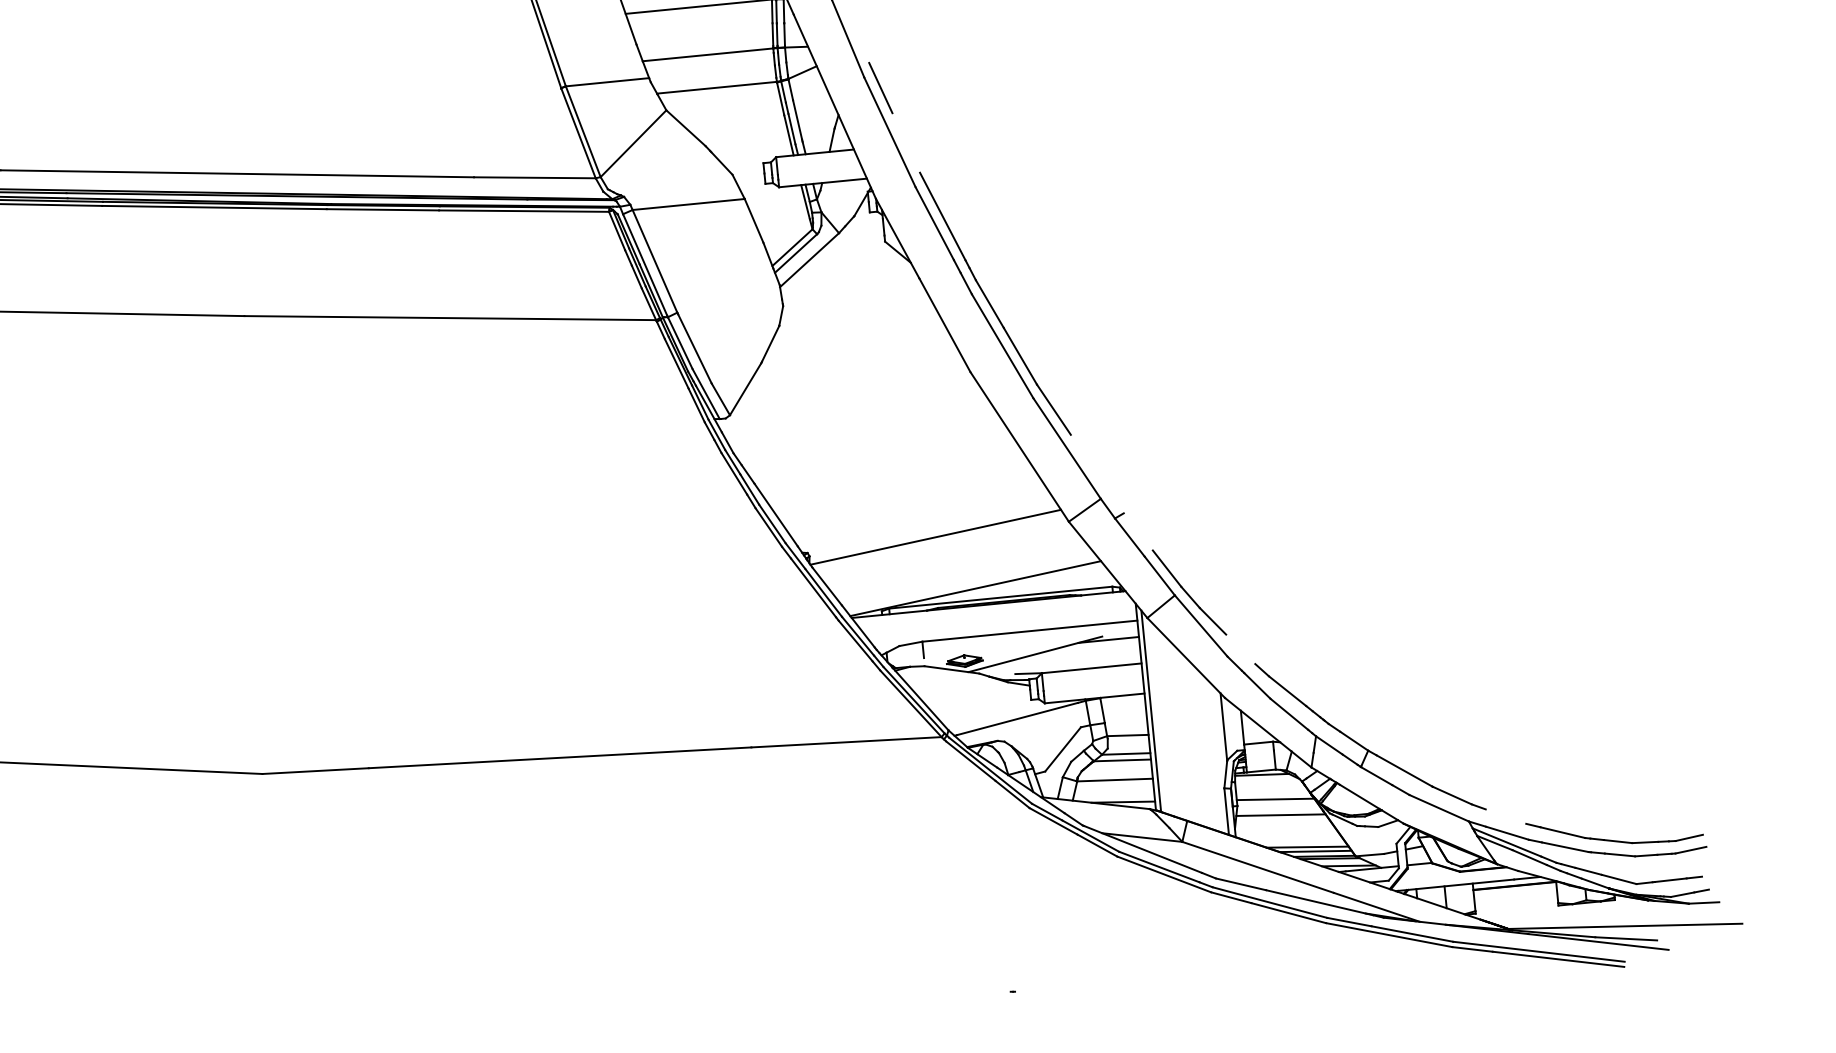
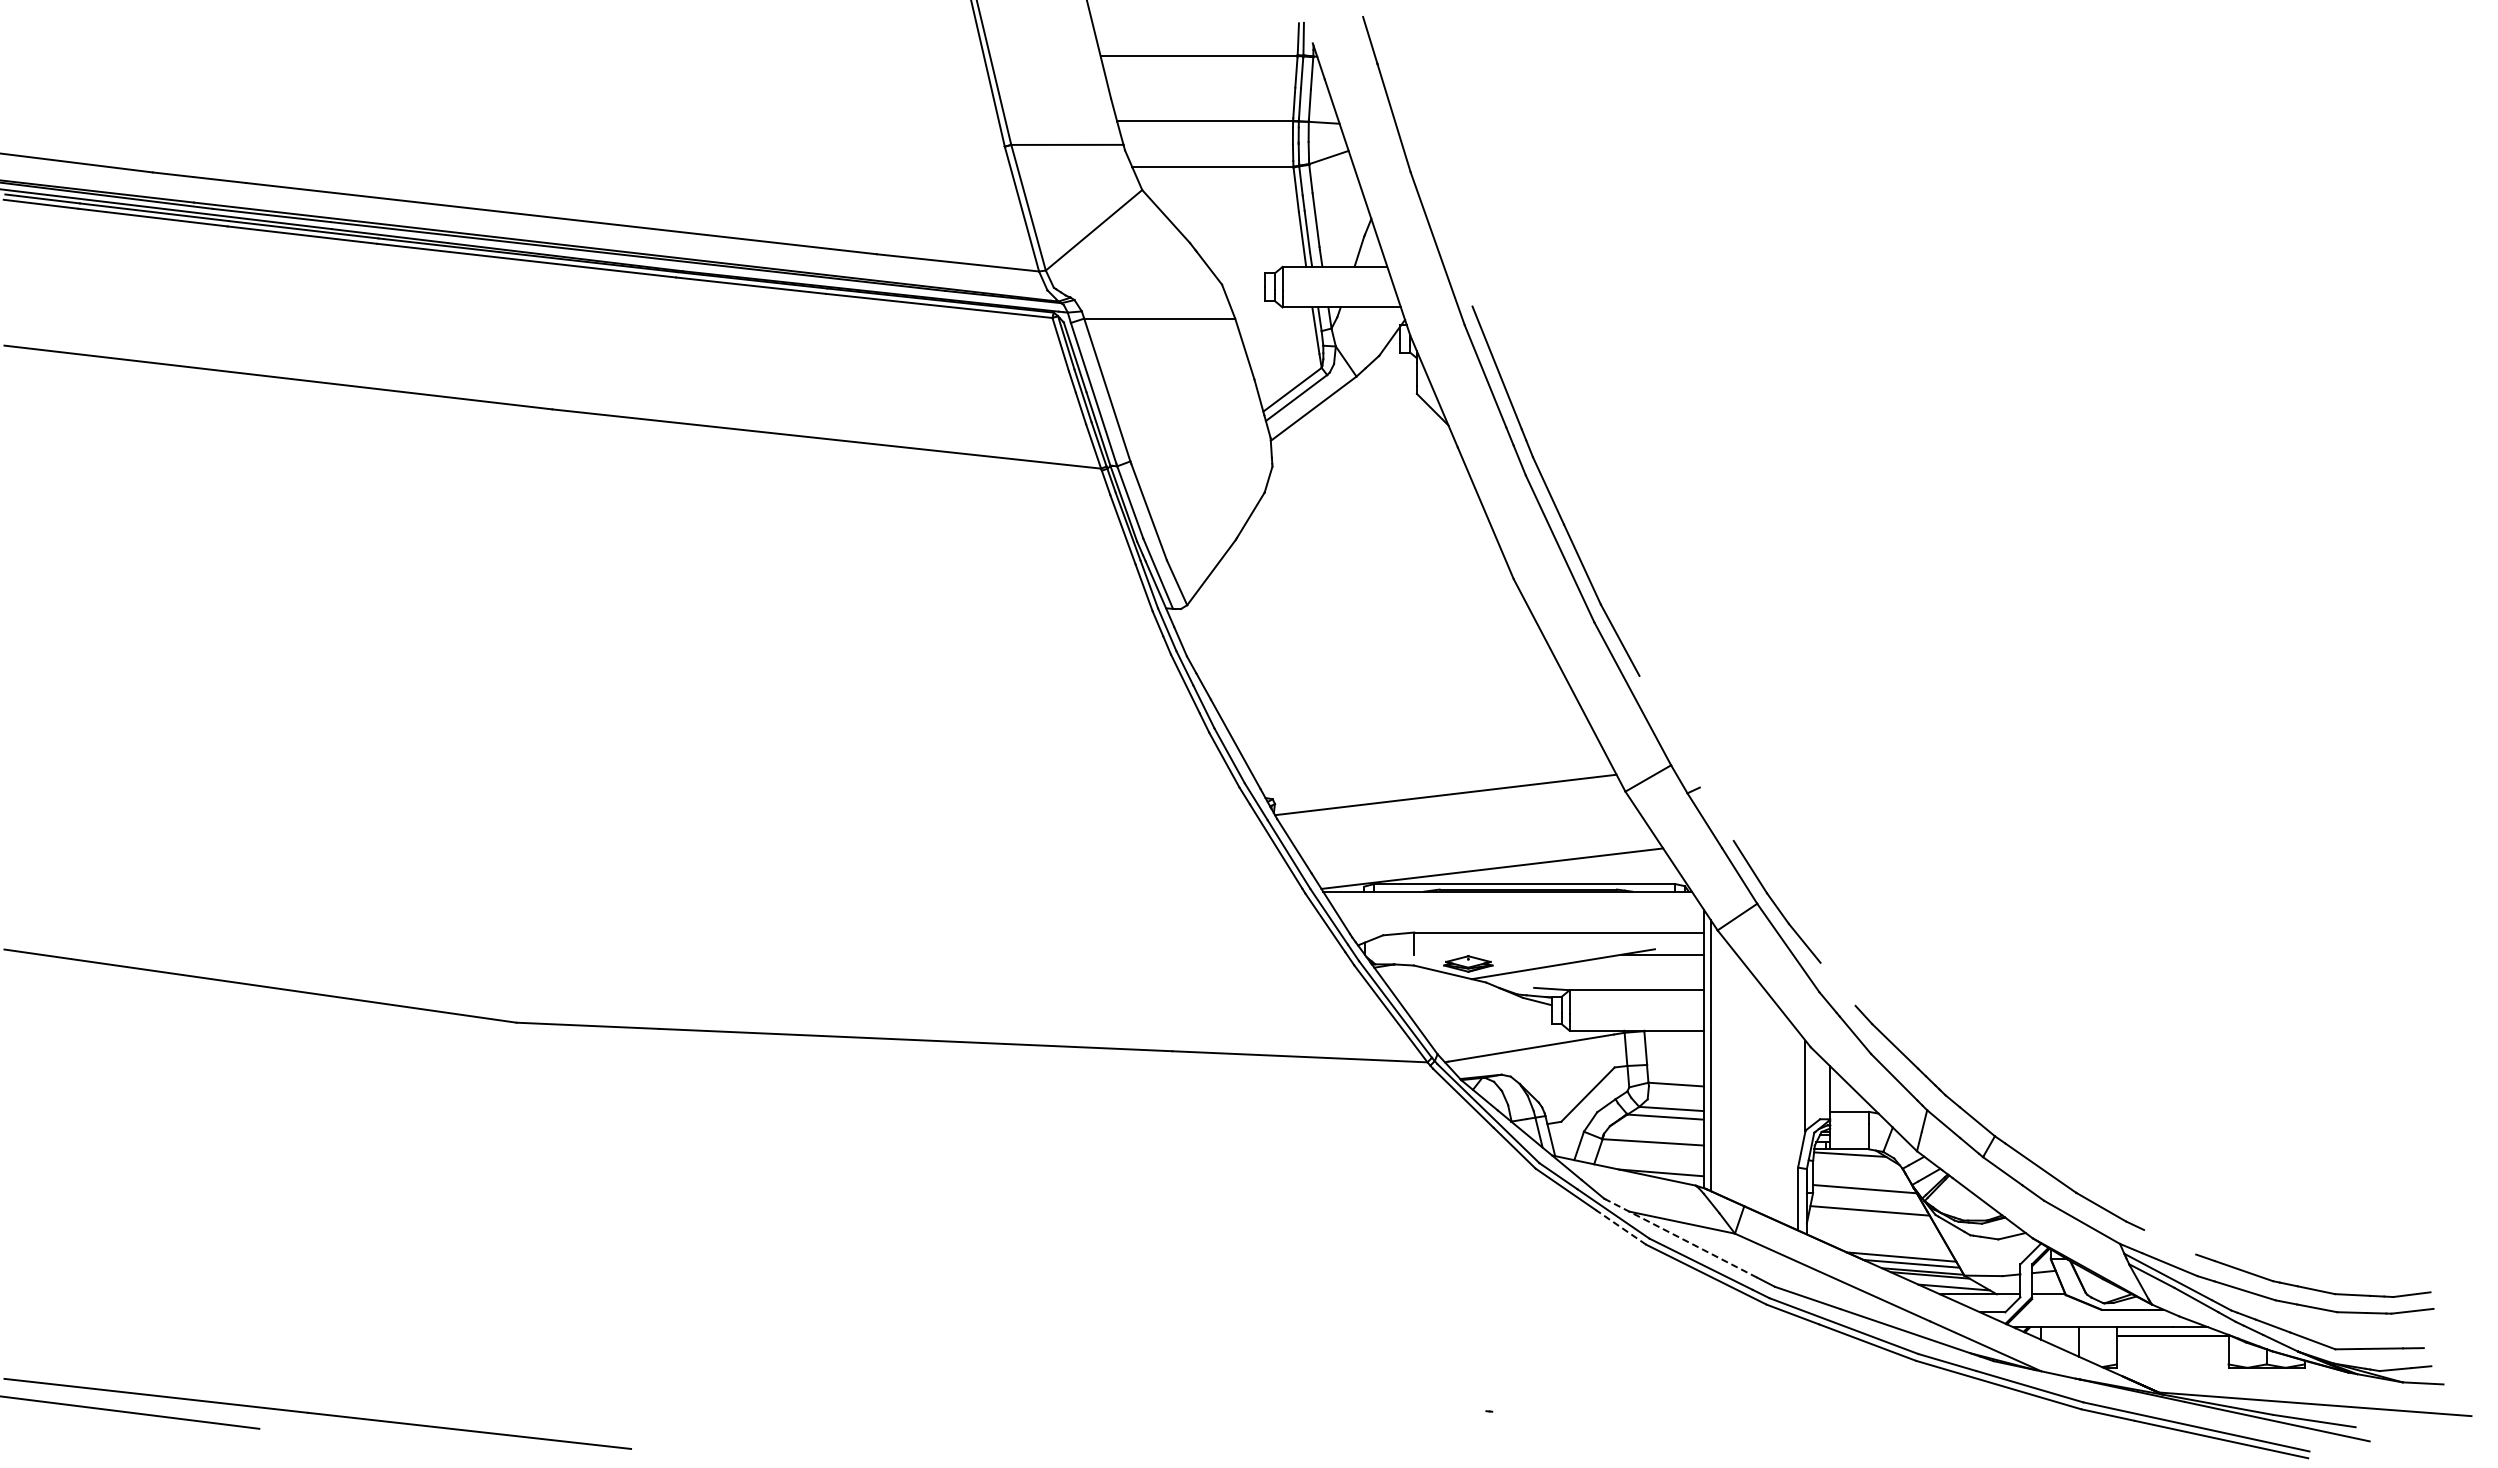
line: (880, 88) -> (1431, 188), removed
line: (1096, 845) -> (1620, 1227), solid -> dashed
line: (1142, 849) -> (1681, 1238), solid -> dashed

